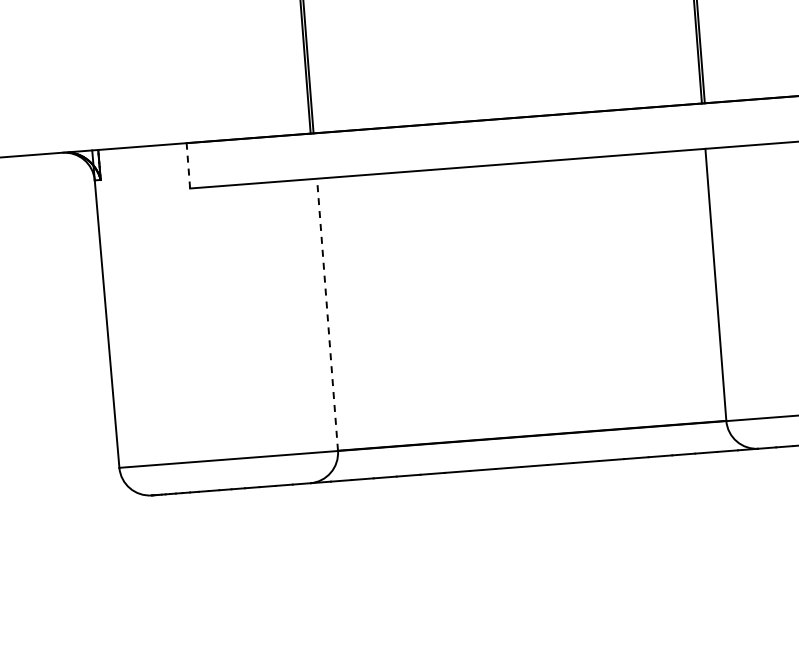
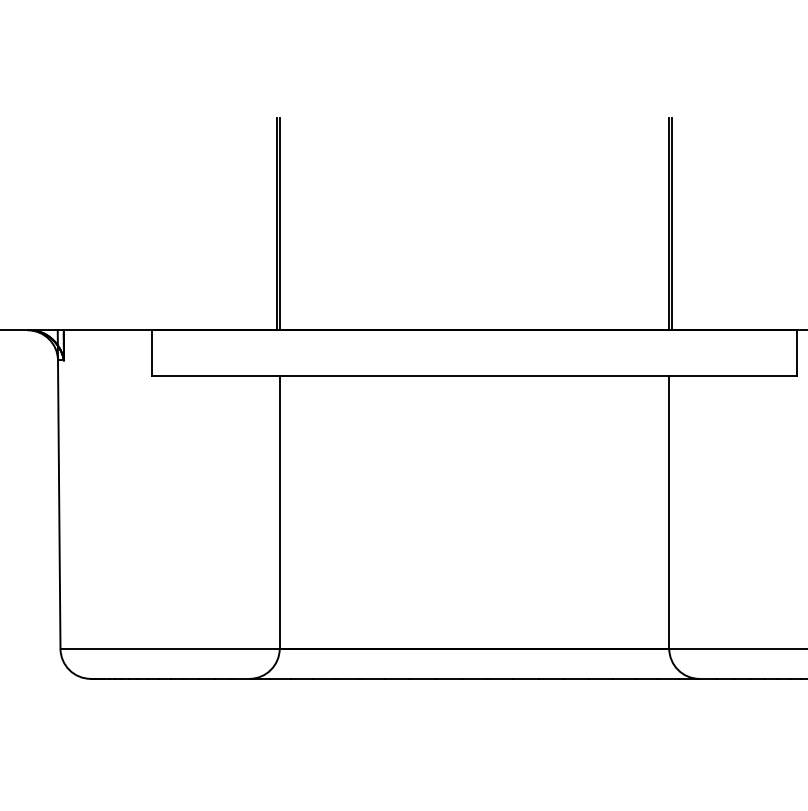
line: (188, 166) -> (152, 353), dashed -> solid
line: (327, 314) -> (279, 511), dashed -> solid

